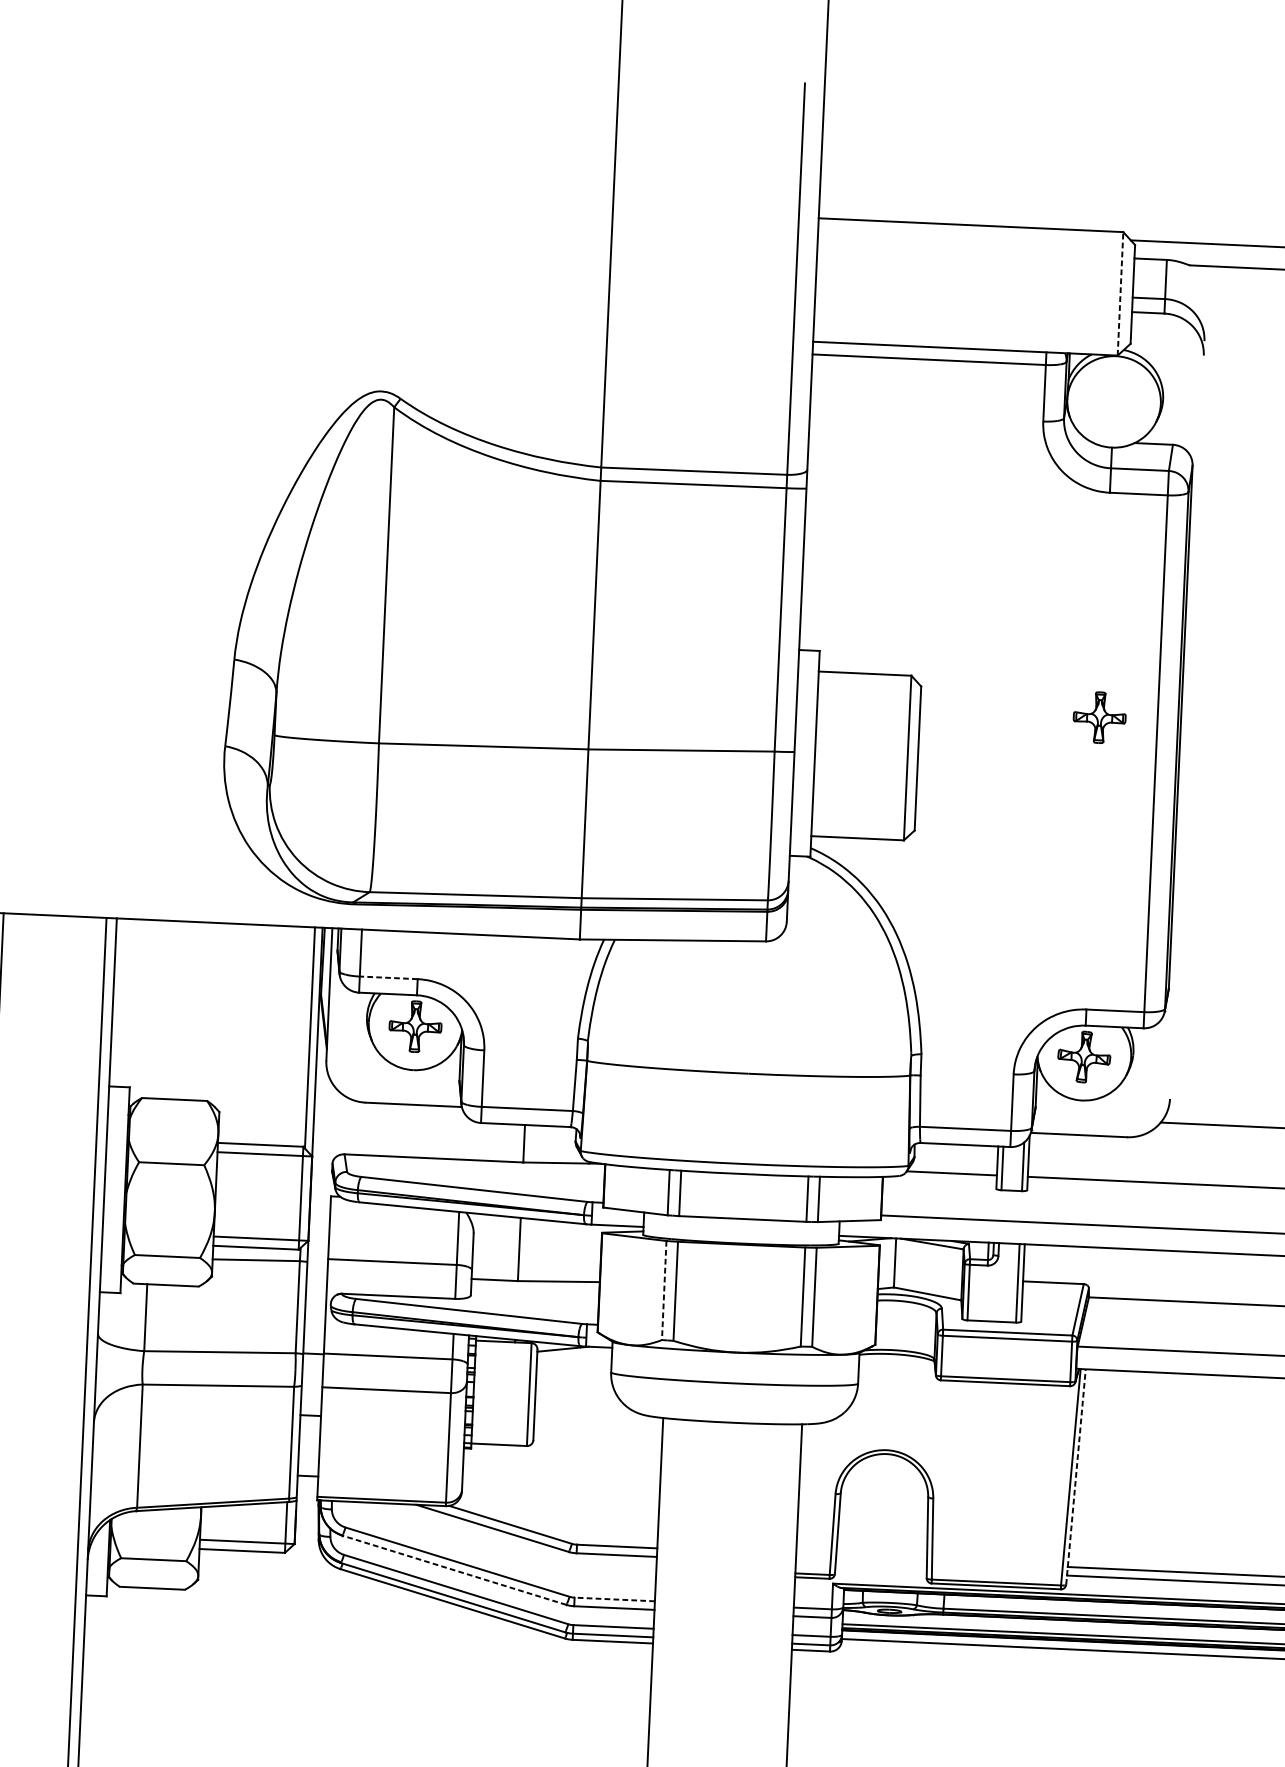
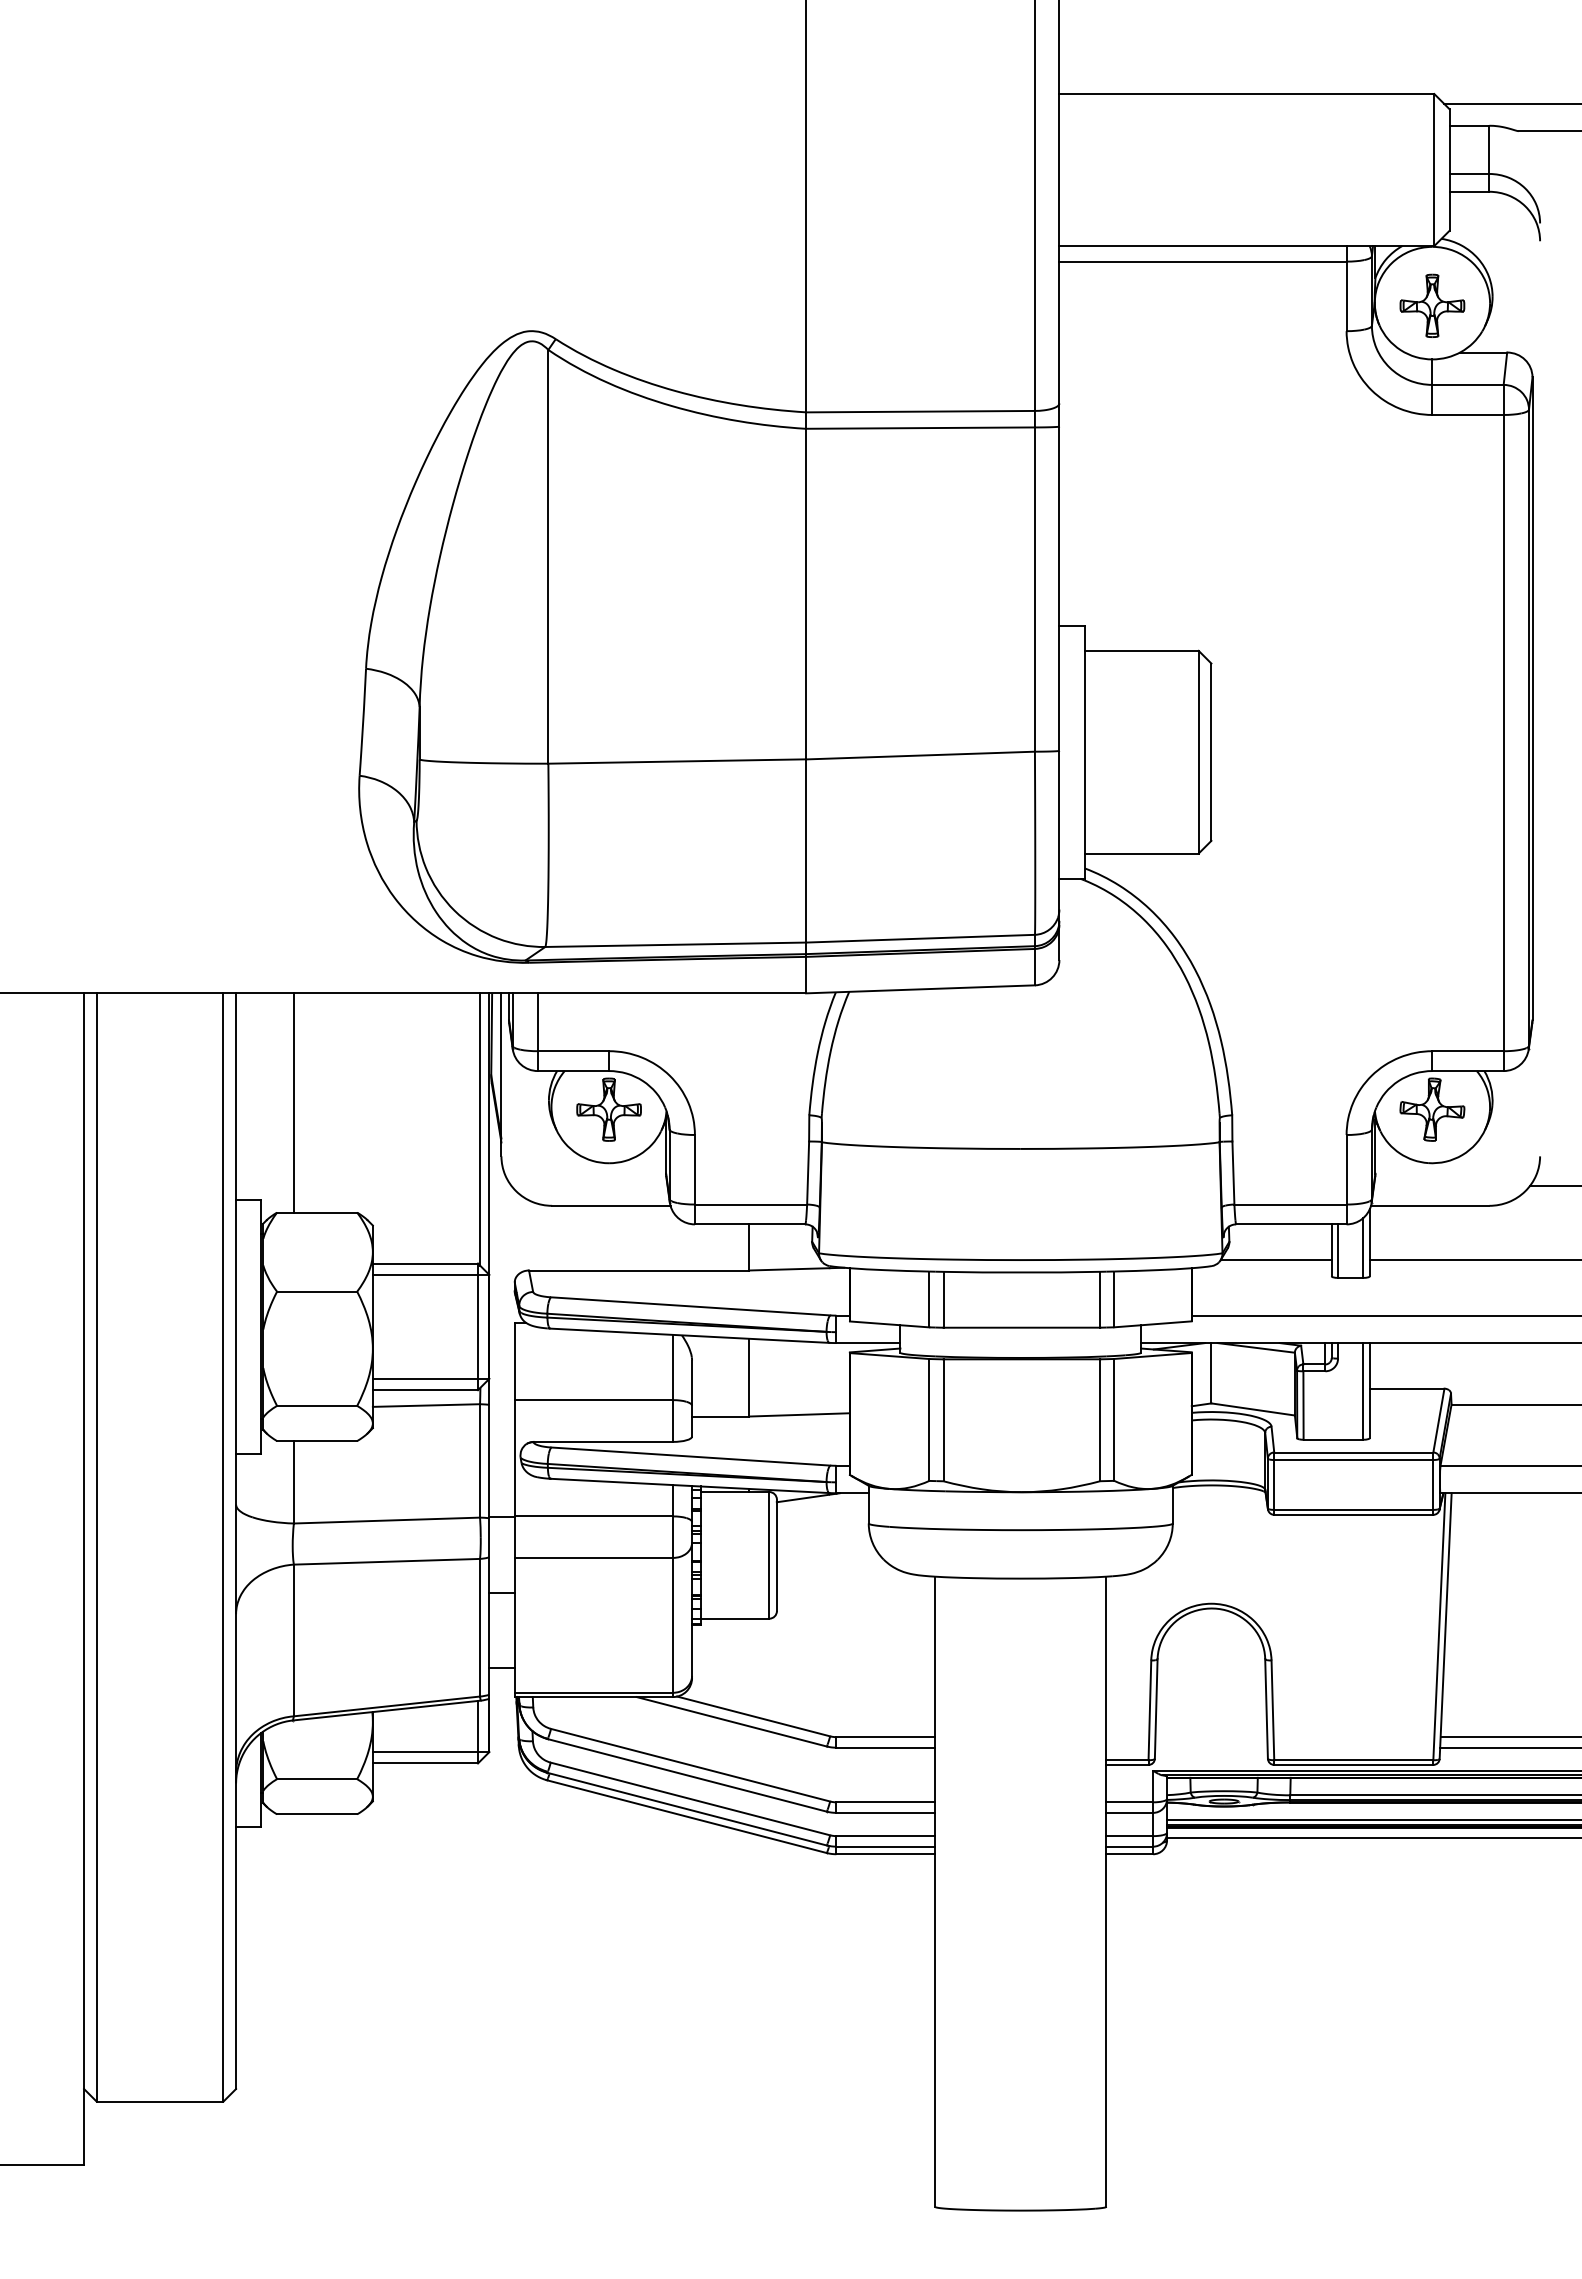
line: (1120, 294) -> (1434, 170), dashed -> solid
part: (1099, 717) -> (1432, 305), moved
line: (388, 978) -> (573, 1051), dashed -> solid
line: (159, 1009) -> (293, 1102), added
line: (664, 1290) -> (929, 1419), dashed -> solid
line: (1075, 1477) -> (1445, 1626), dashed -> solid
line: (453, 1570) -> (686, 1775), dashed -> solid
line: (614, 1599) -> (885, 1802), dashed -> solid

